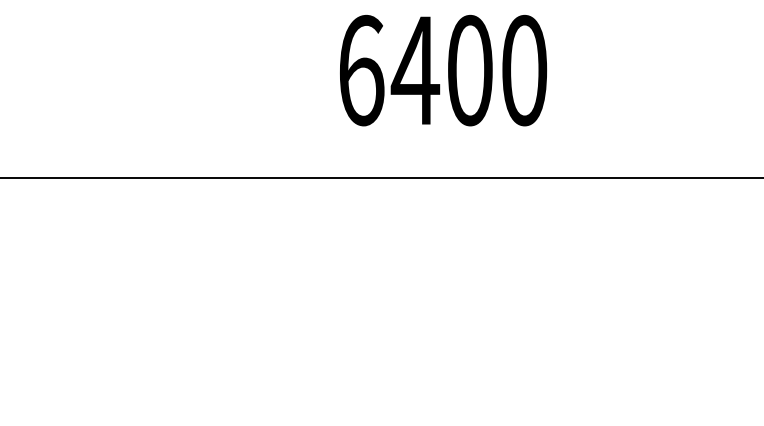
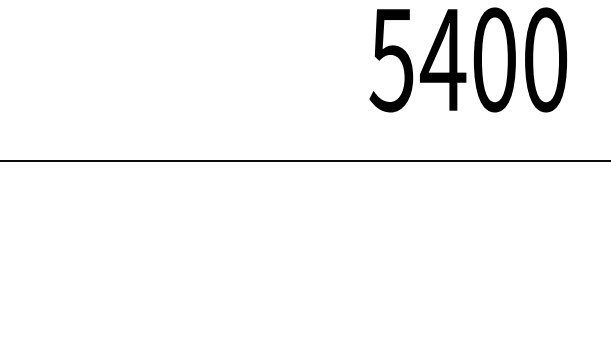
text: (360, 70) -> (391, 59), 6400 -> 5400

